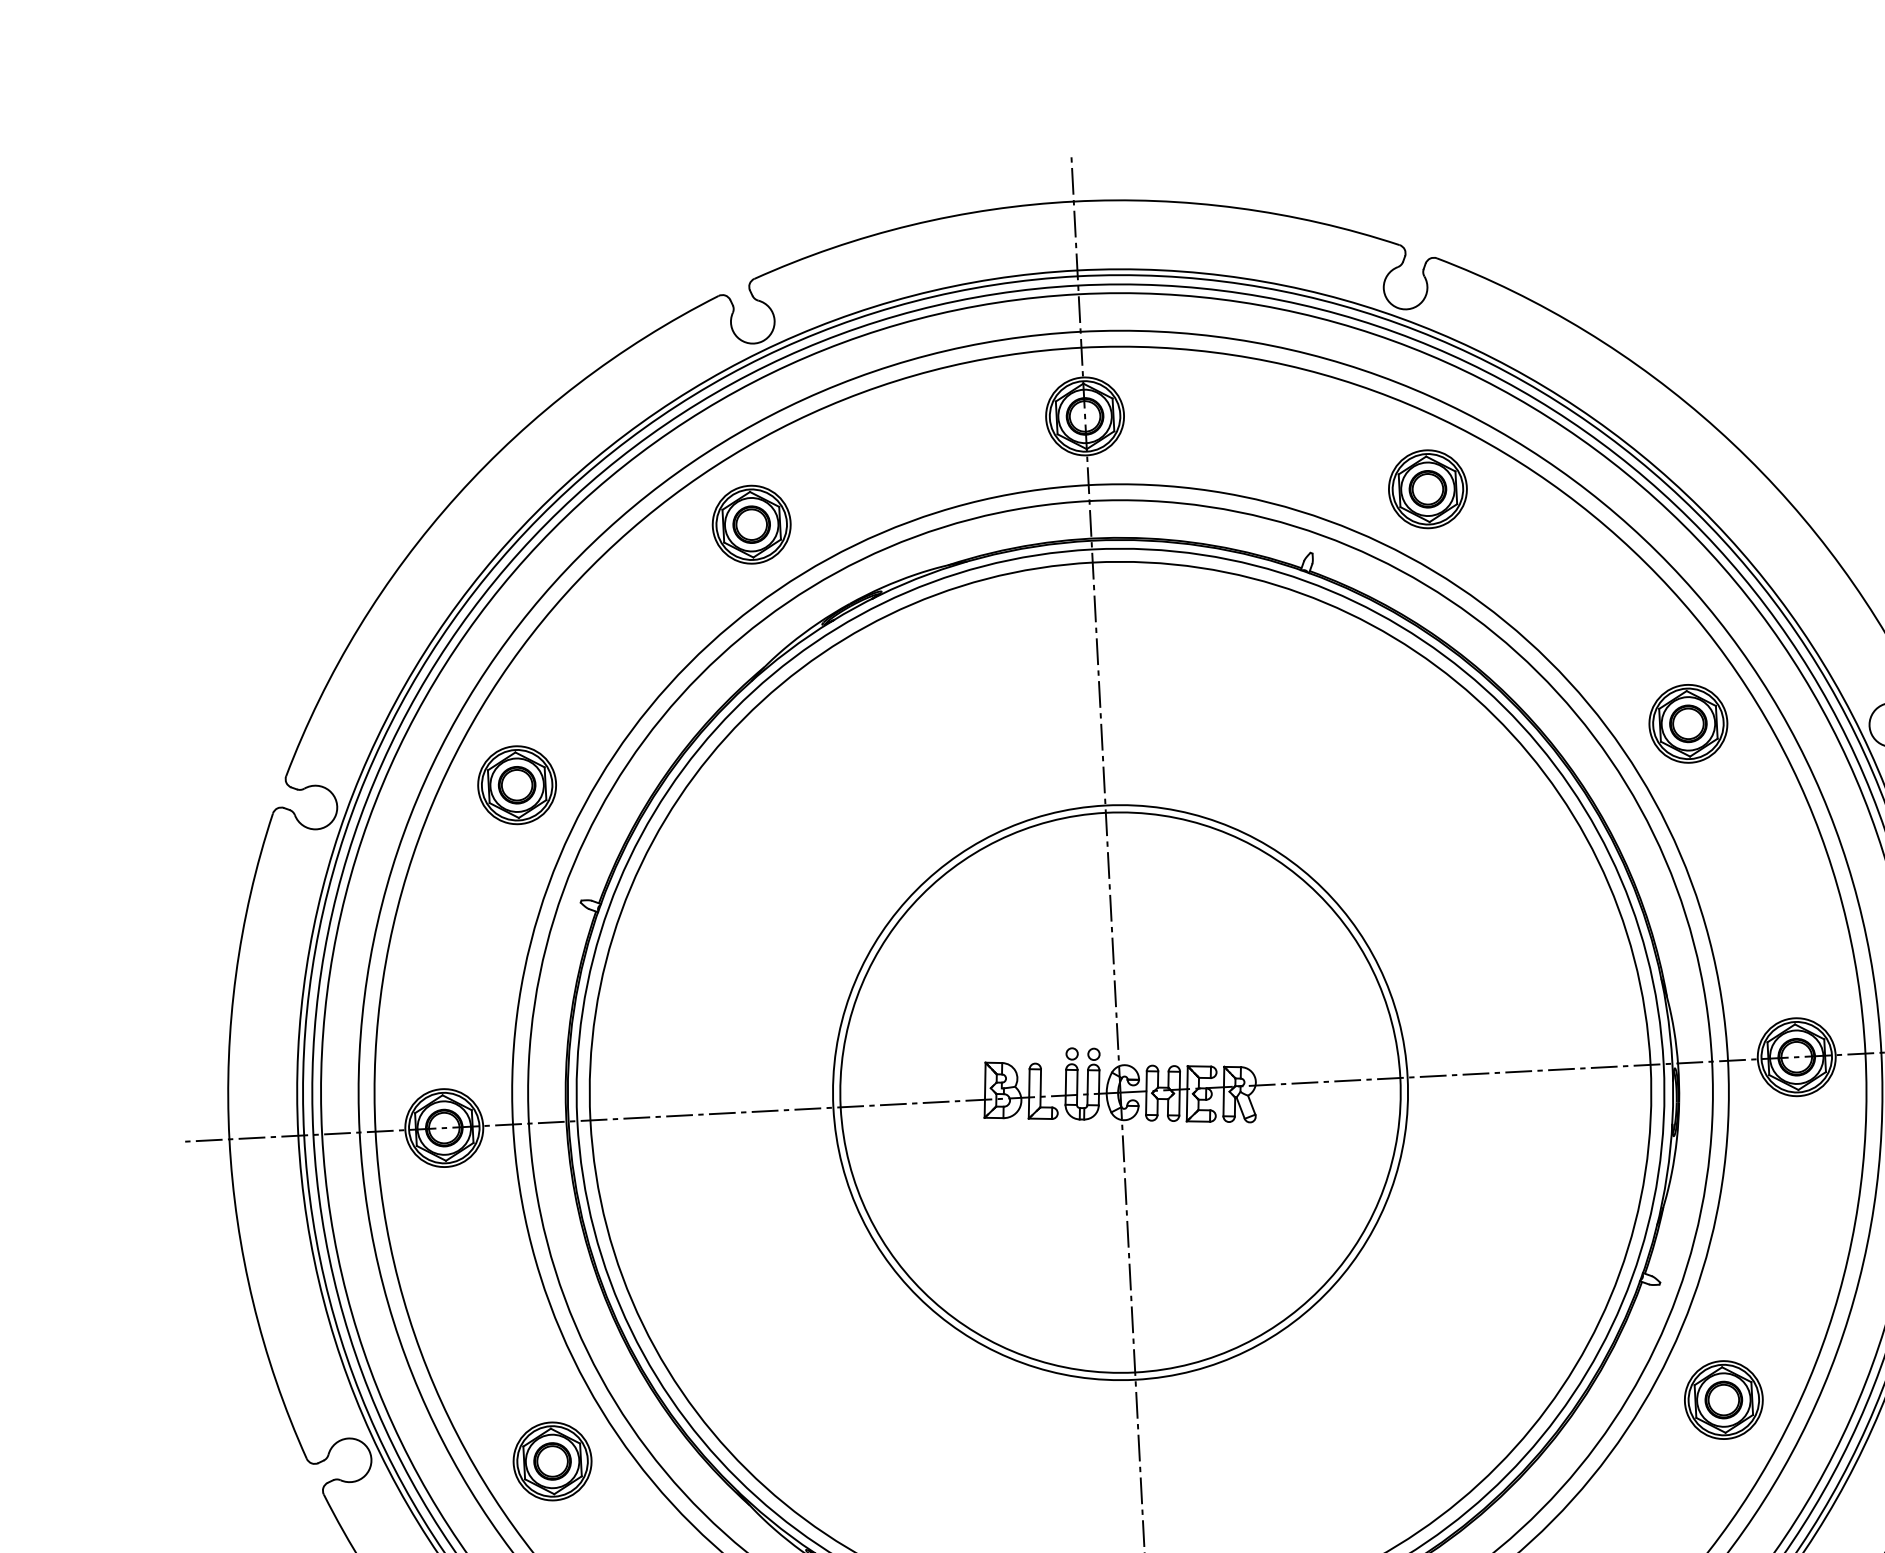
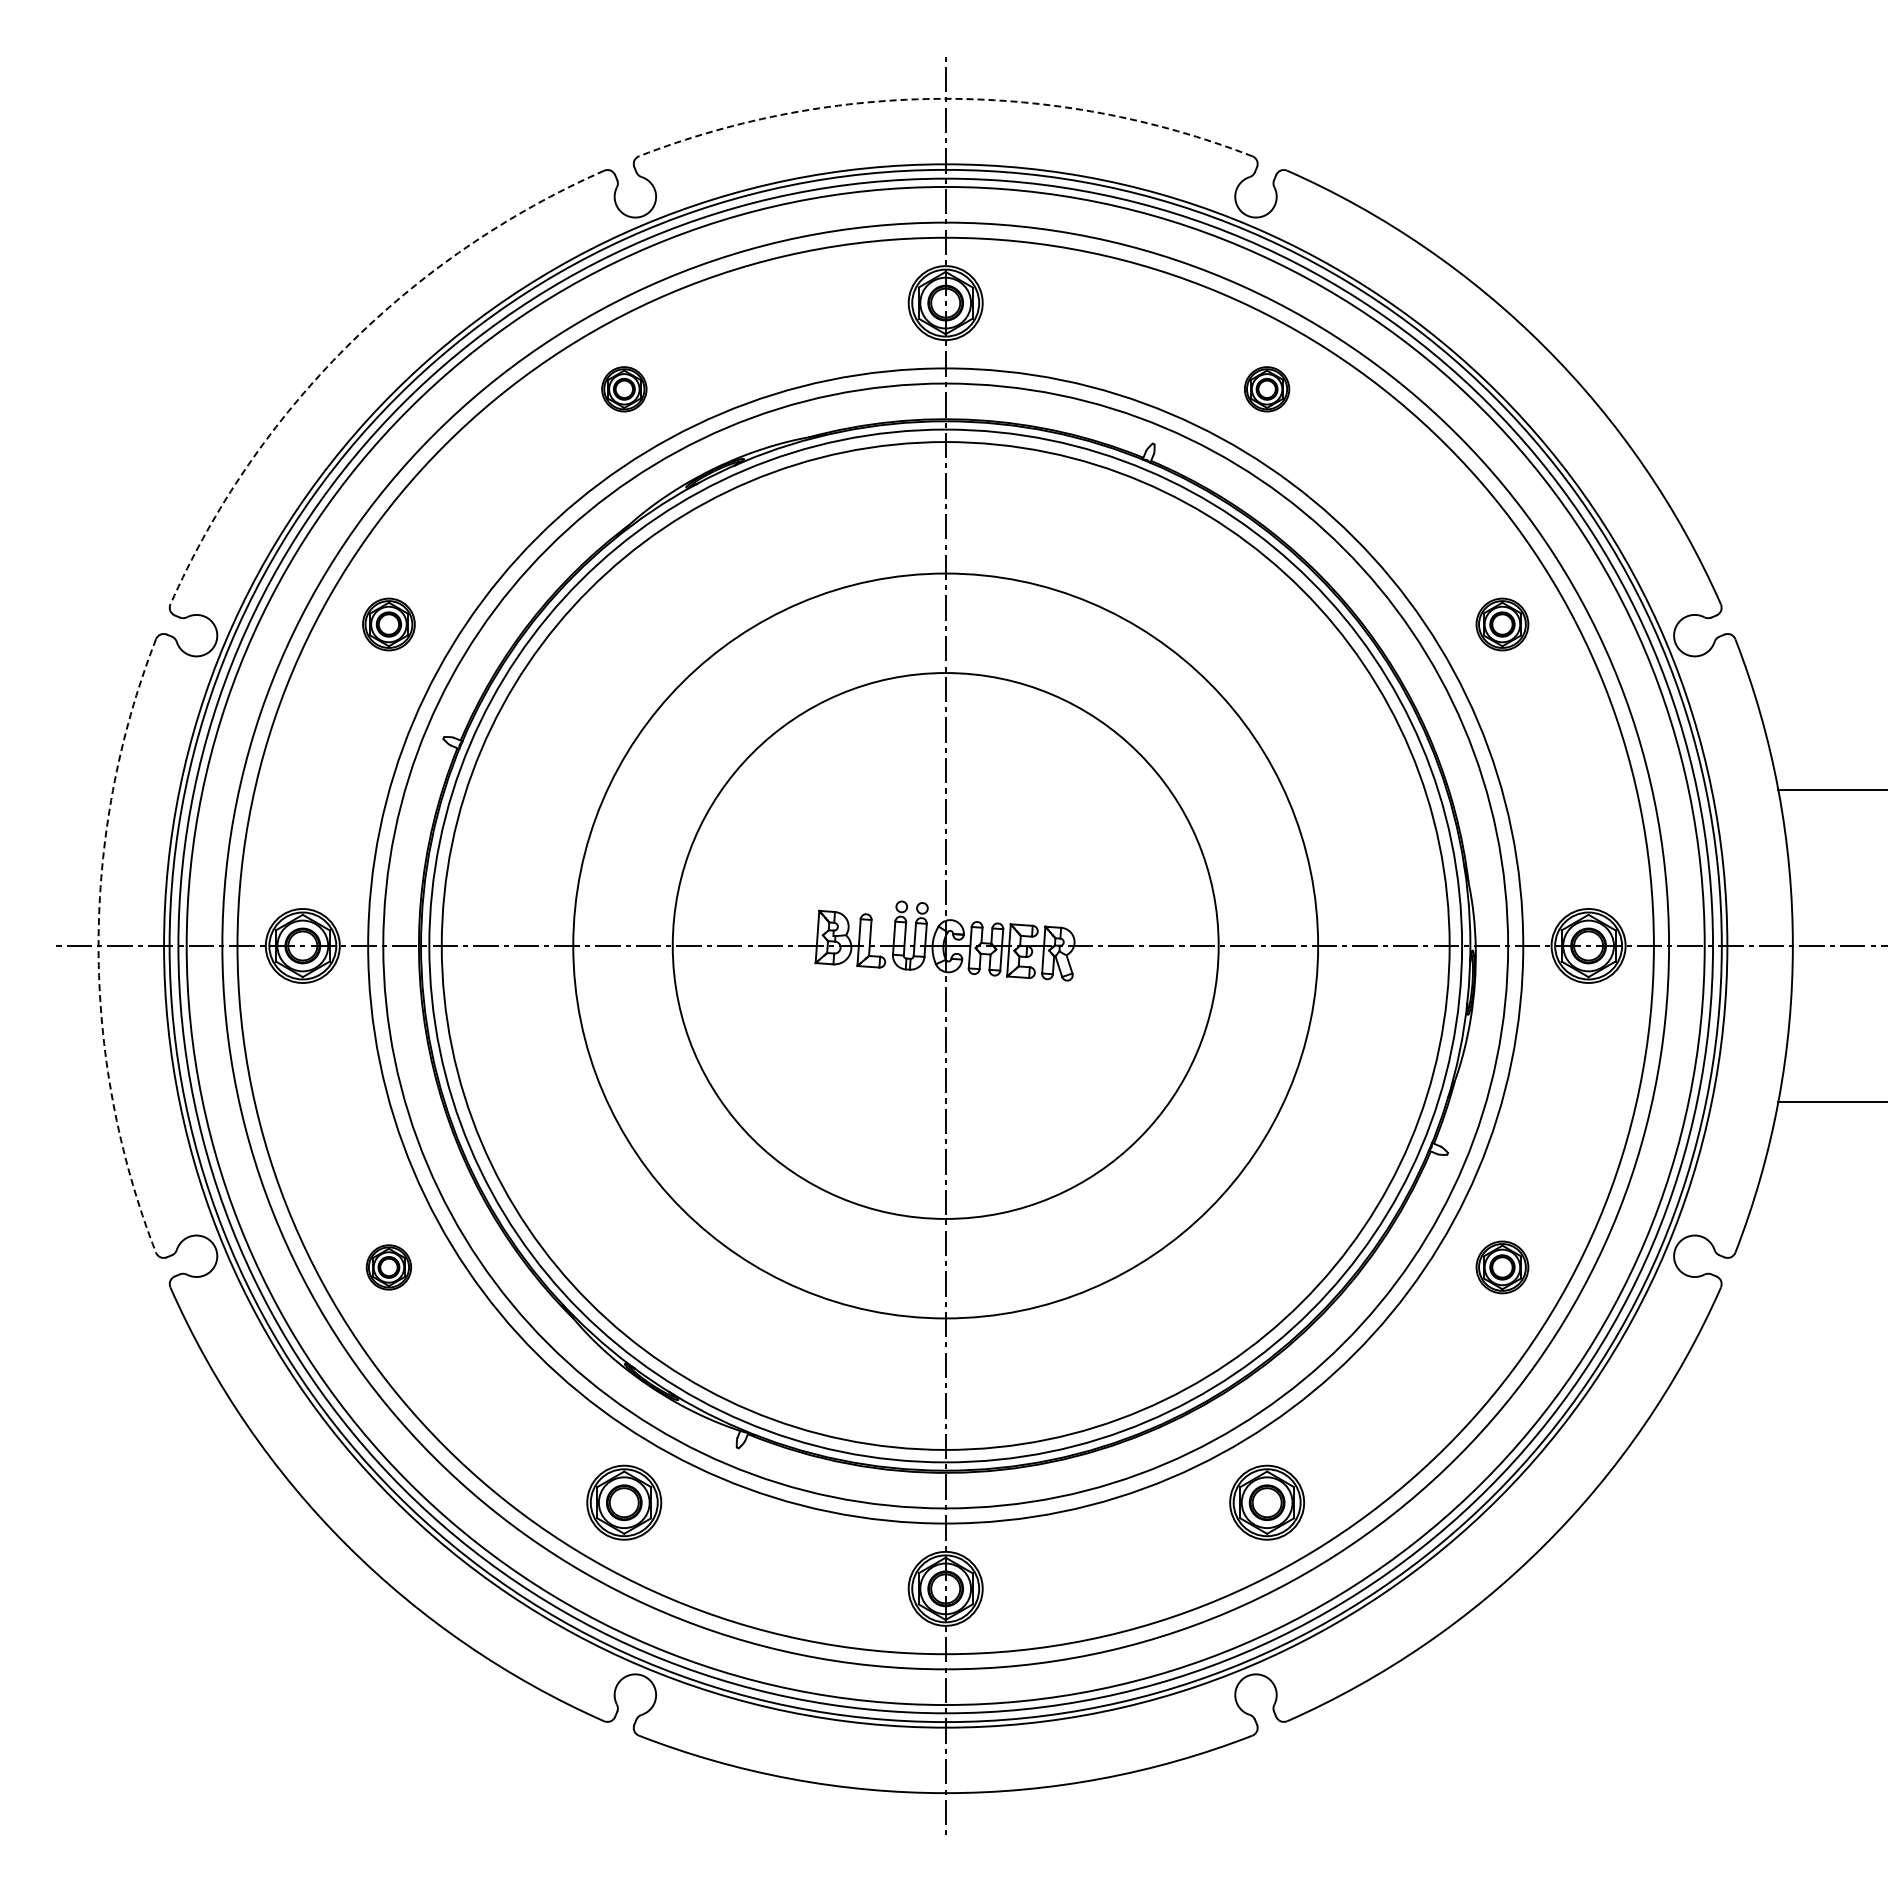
arc: (1073, 201) -> (945, 98), solid -> dashed
part: (1427, 489) -> (1266, 389), size x0.6
arc: (457, 495) -> (346, 346), solid -> dashed
part: (751, 525) -> (624, 389), size x0.6
part: (1688, 723) -> (1502, 624), size x0.7
part: (516, 785) -> (388, 624), size x0.7
circle: (1120, 1092) -> (945, 945), size x1.4
arc: (229, 1139) -> (98, 946), solid -> dashed
part: (1723, 1400) -> (1502, 1267), size x0.7
part: (552, 1461) -> (388, 1267), size x0.6

